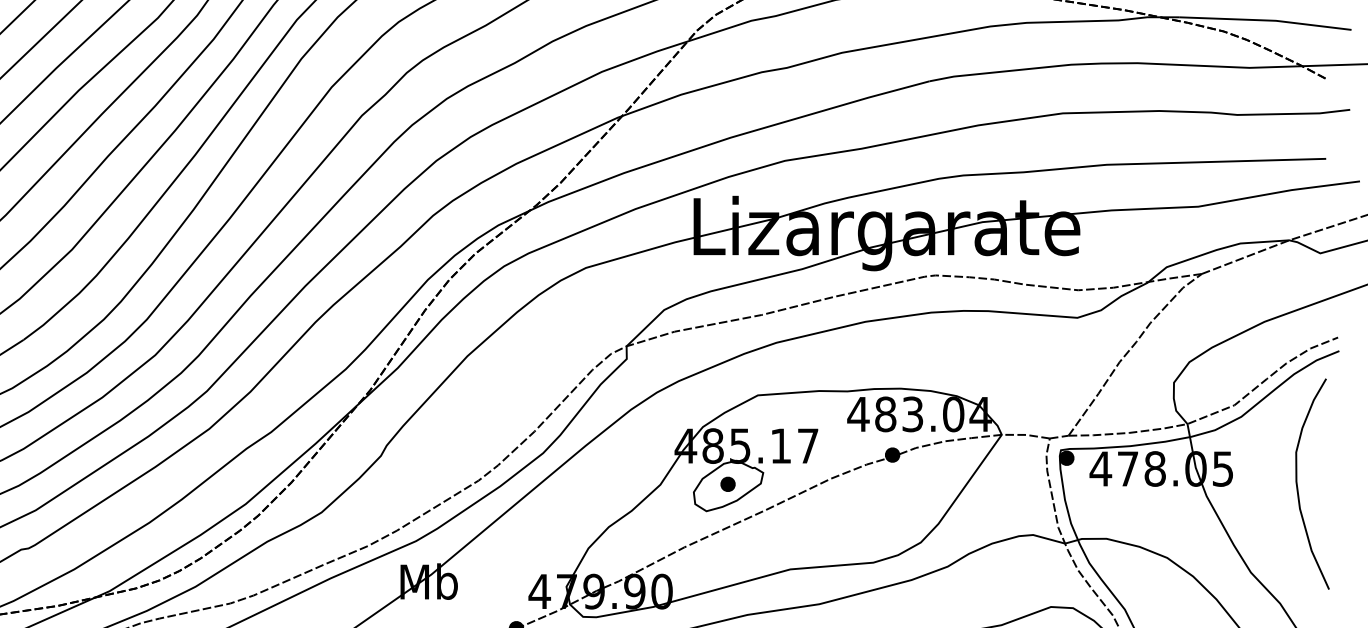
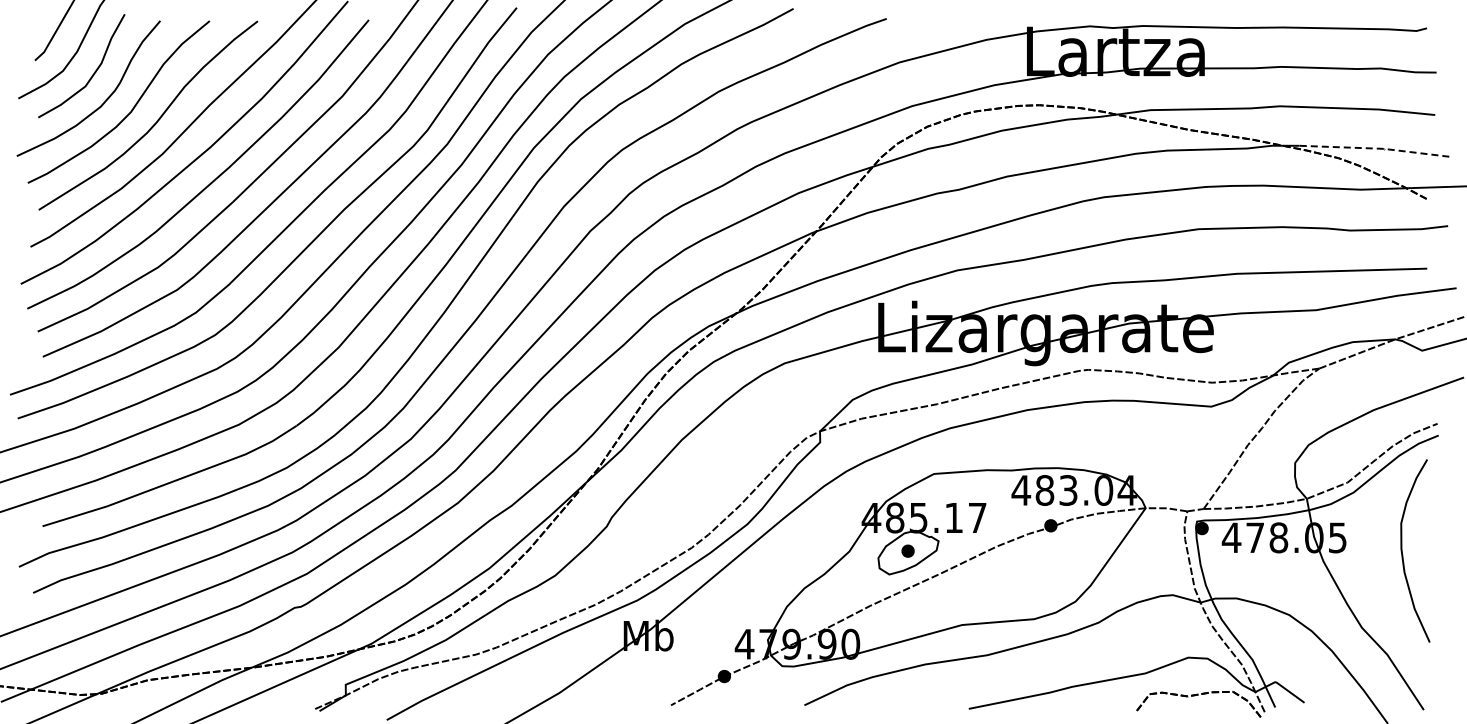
line: (1265, 20) -> (1374, 148), solid -> dashed

